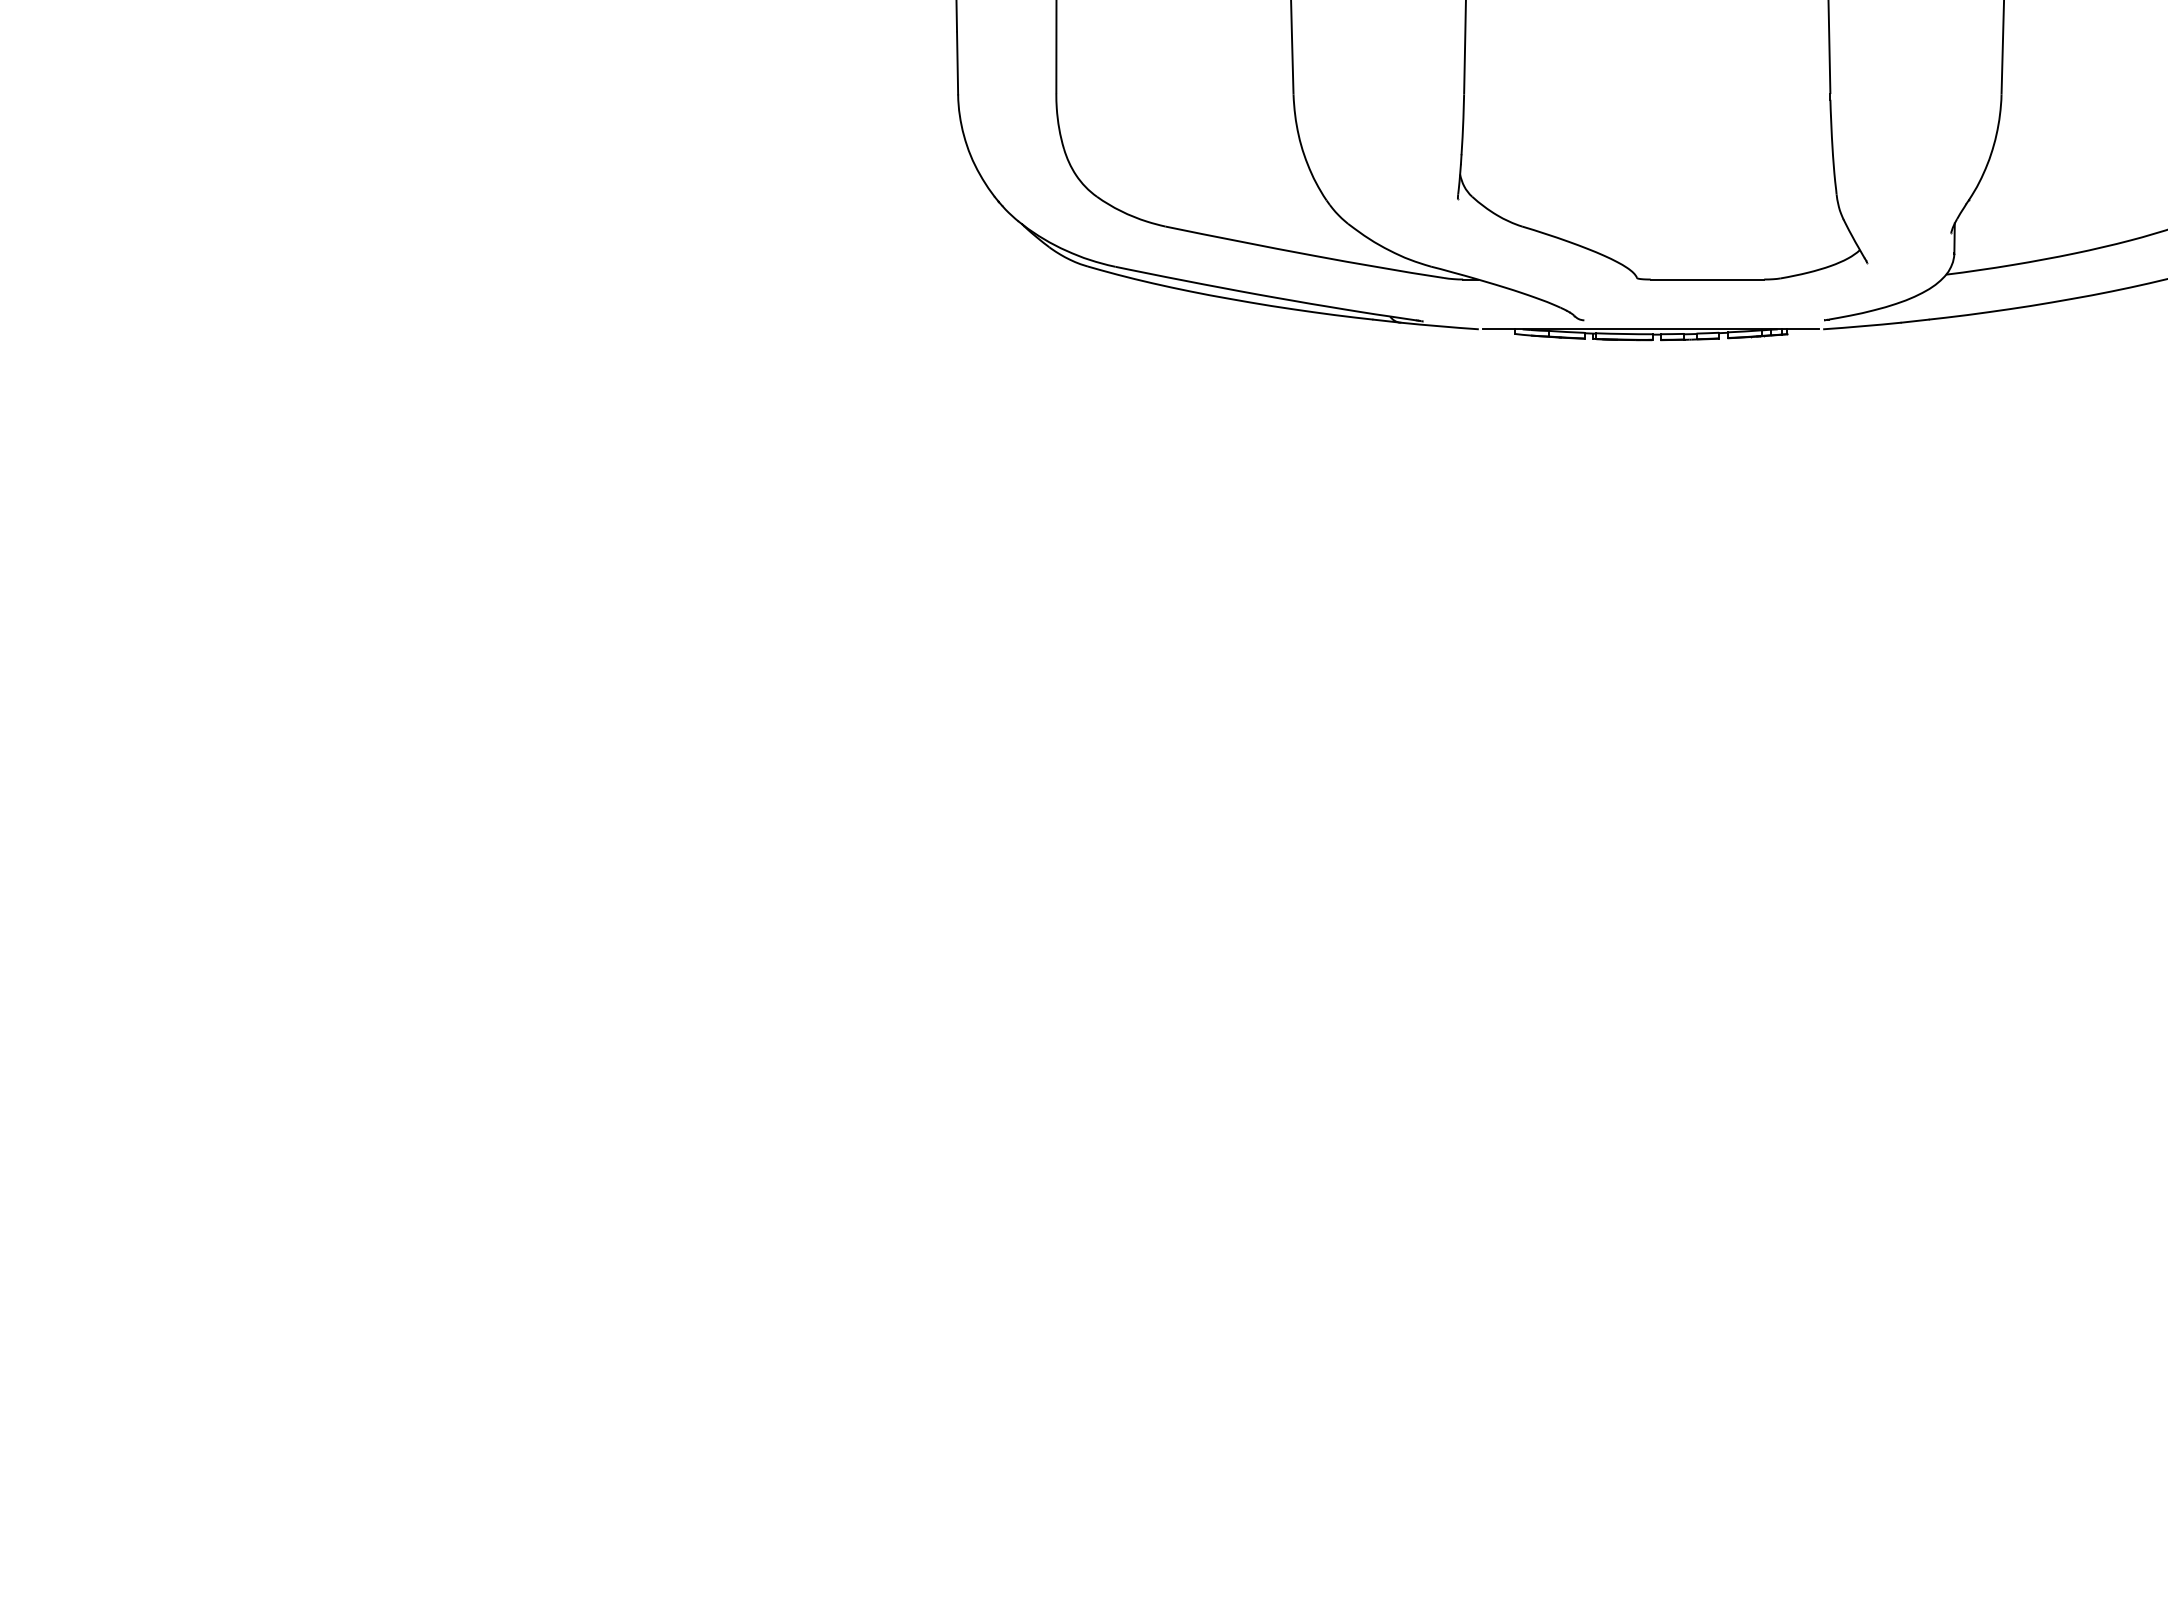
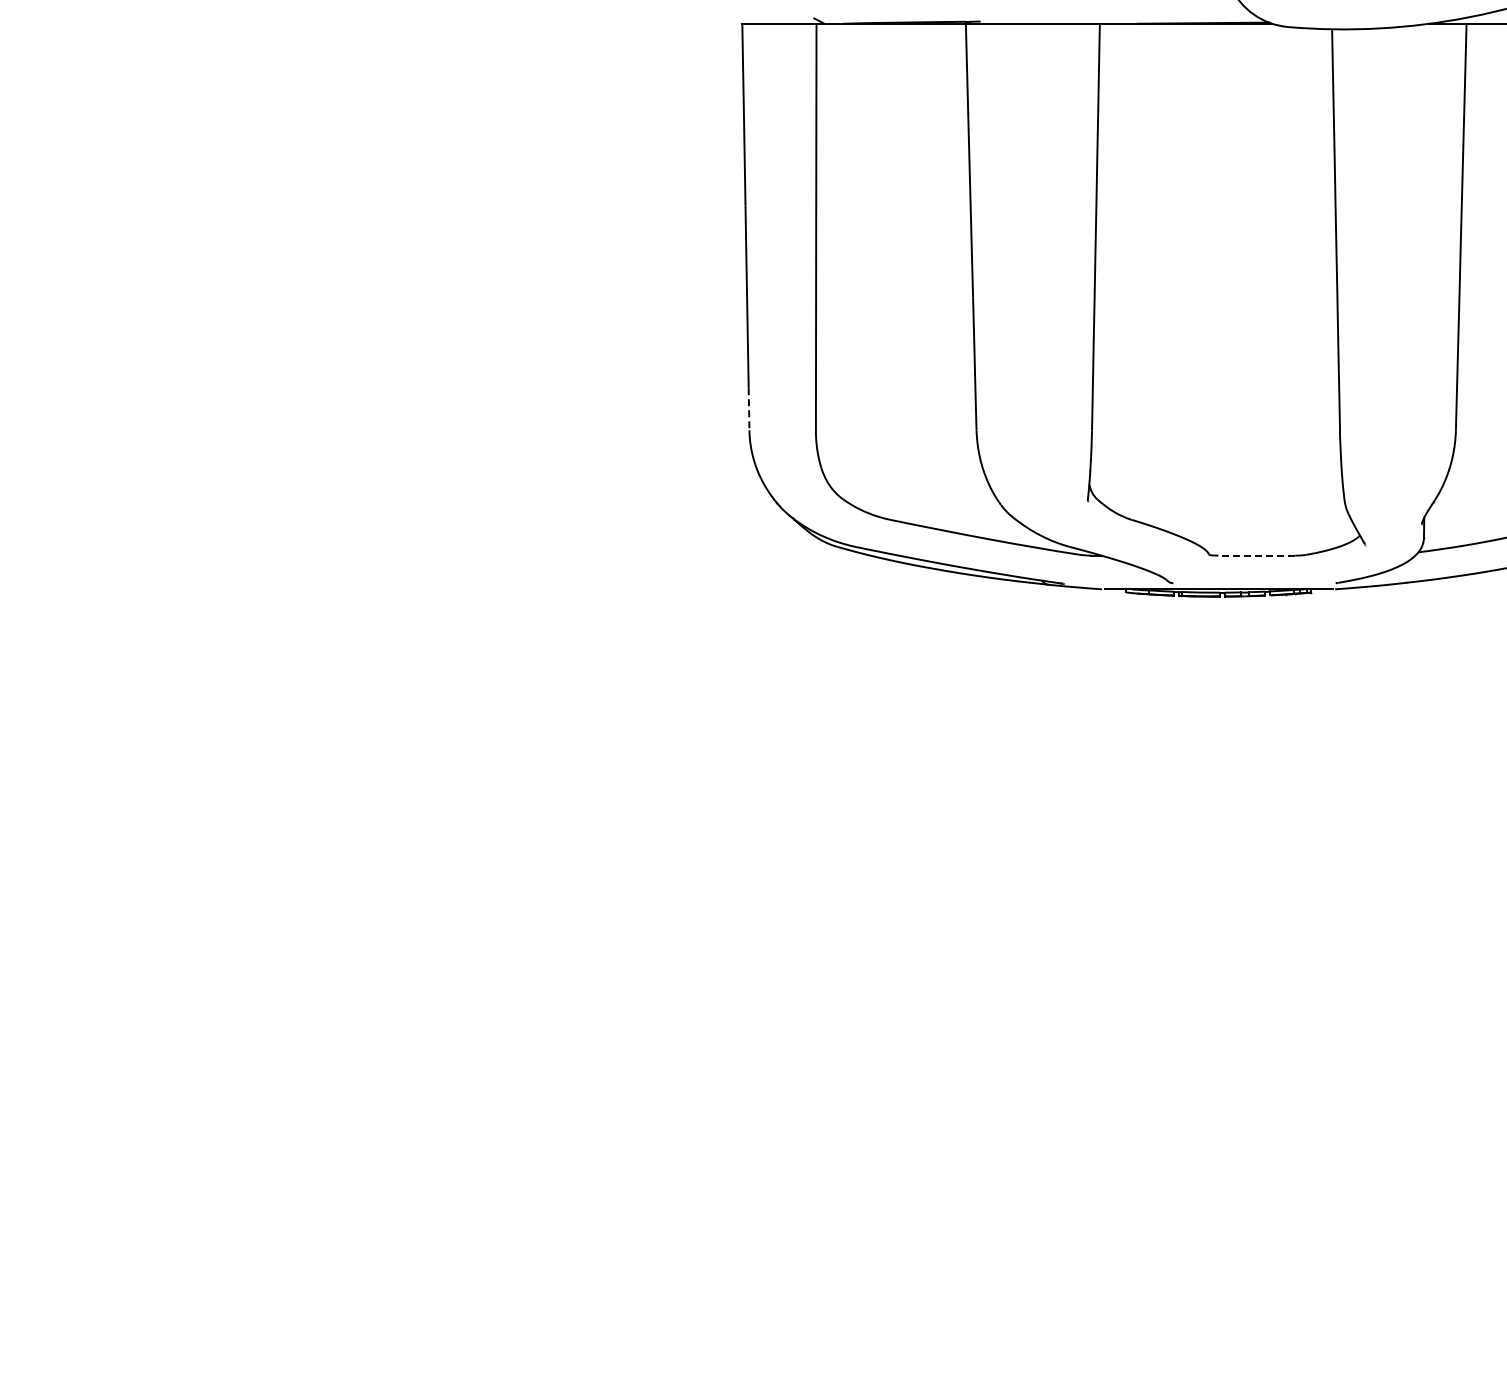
line: (958, 63) -> (749, 409), solid -> dashed
line: (1707, 279) -> (1256, 555), solid -> dashed

